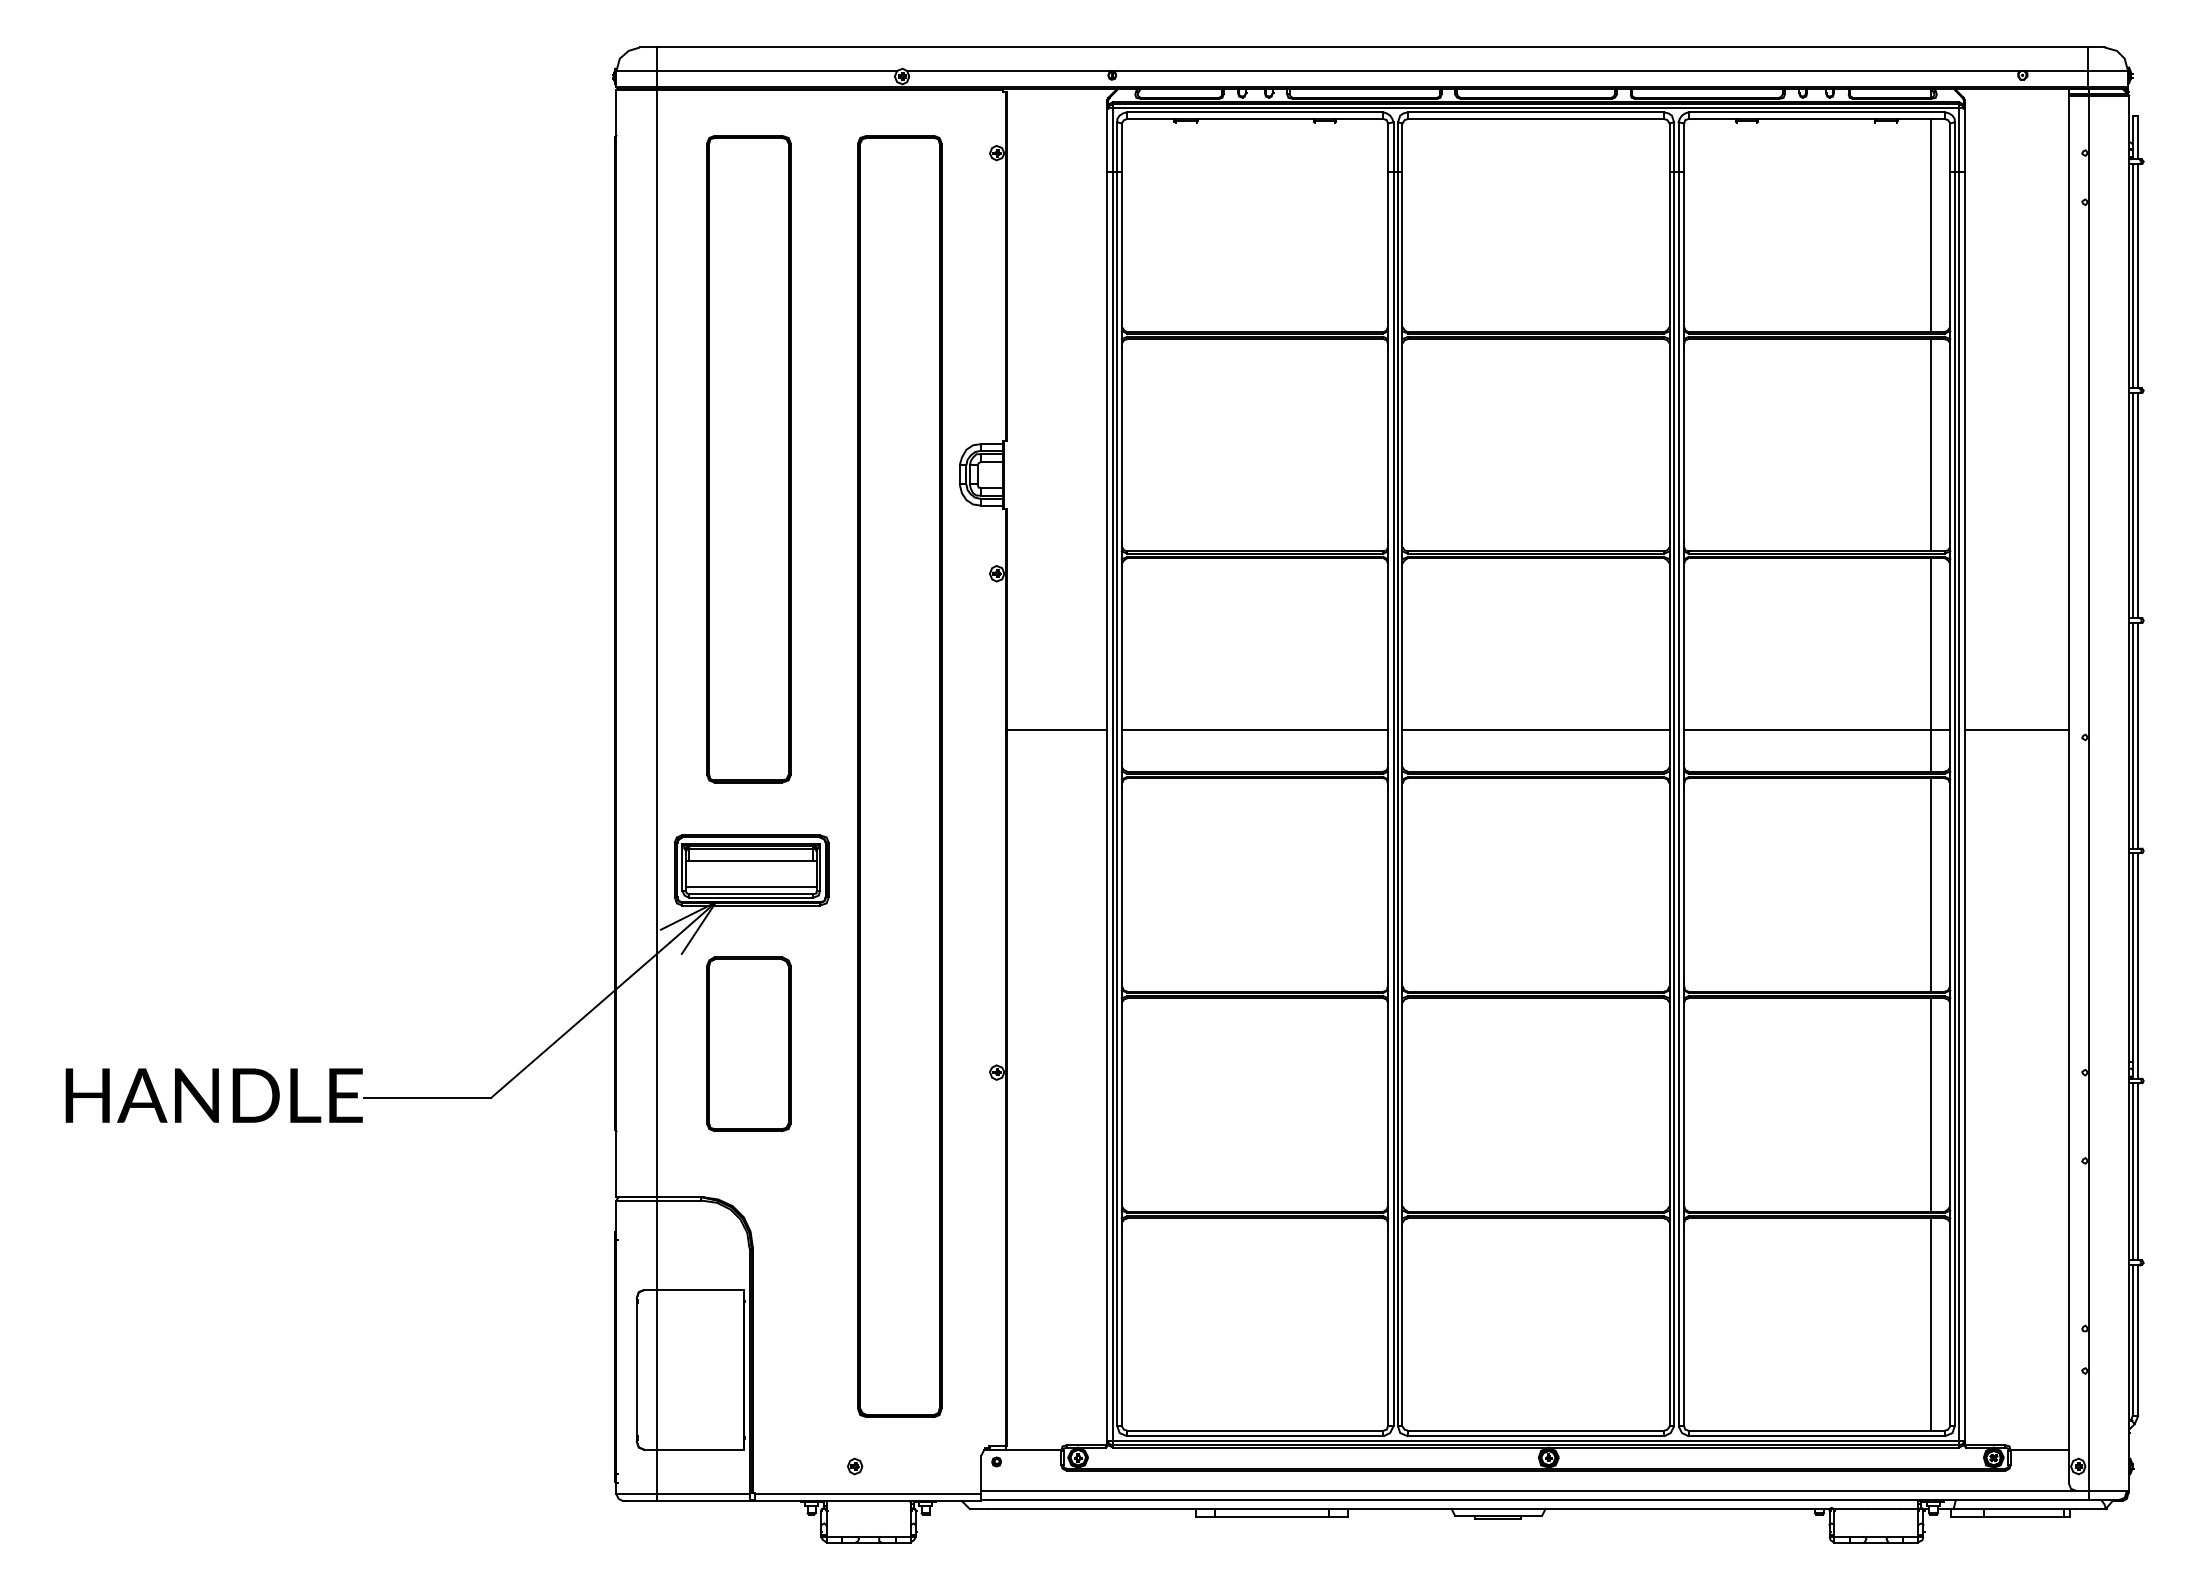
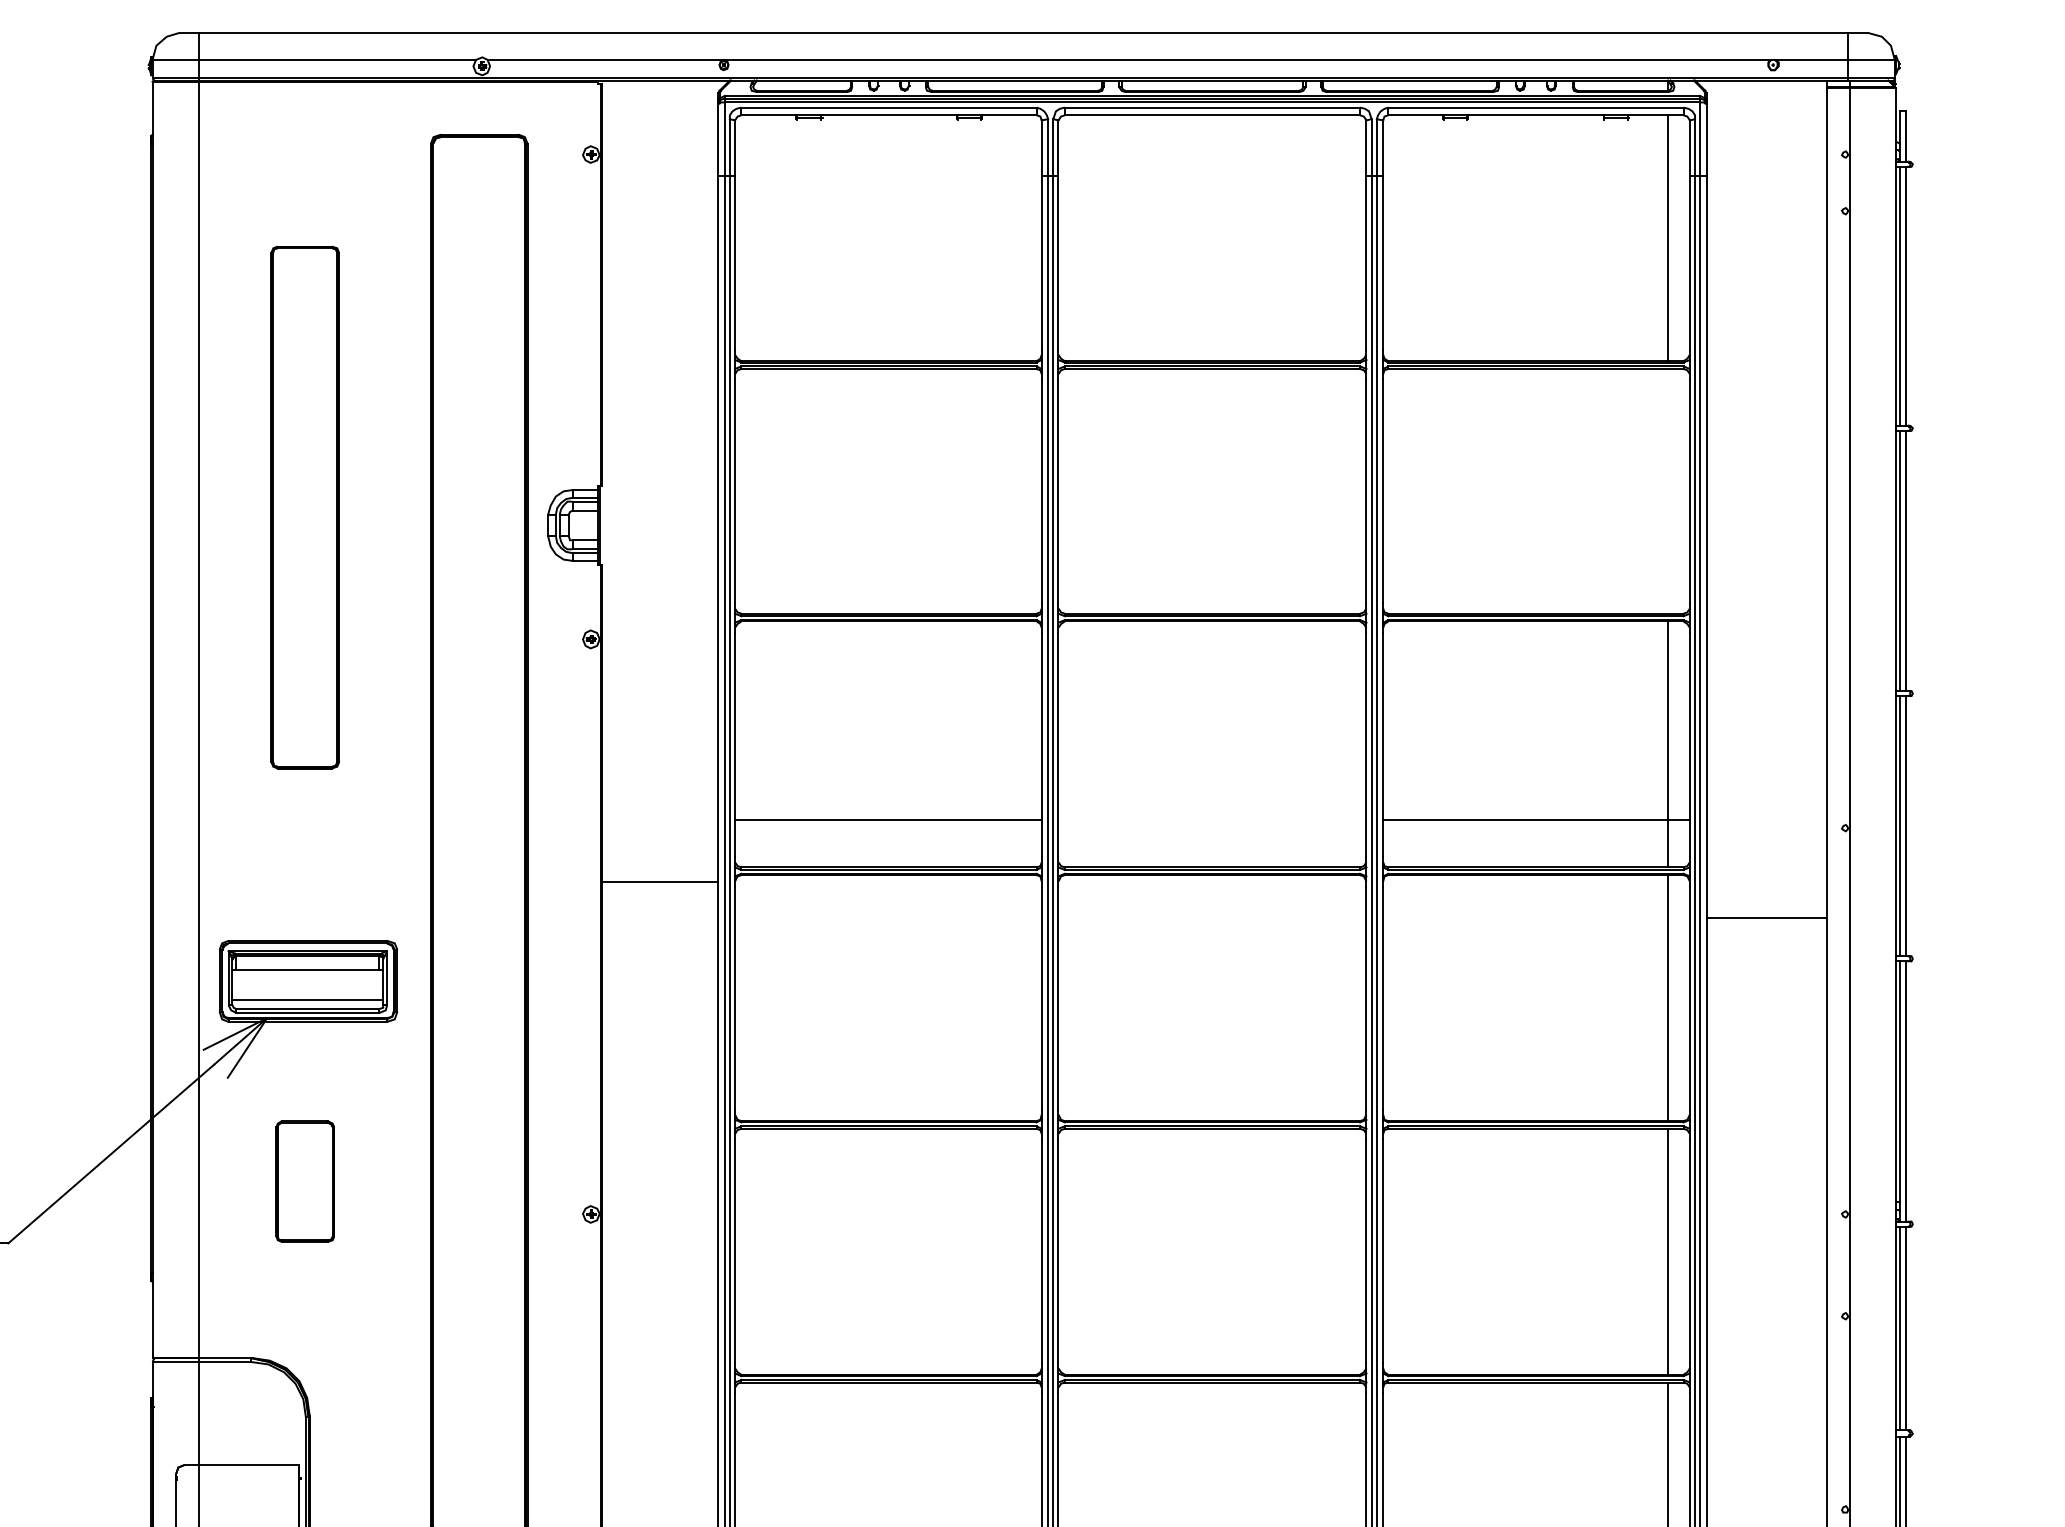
line: (1931, 445) -> (1668, 491), removed
part: (748, 459) -> (304, 507), size x0.7
line: (1056, 730) -> (659, 882), moved
line: (1535, 730) -> (1211, 820), removed
line: (2016, 730) -> (1766, 918), moved
part: (748, 1043) -> (304, 1180), size x0.6

